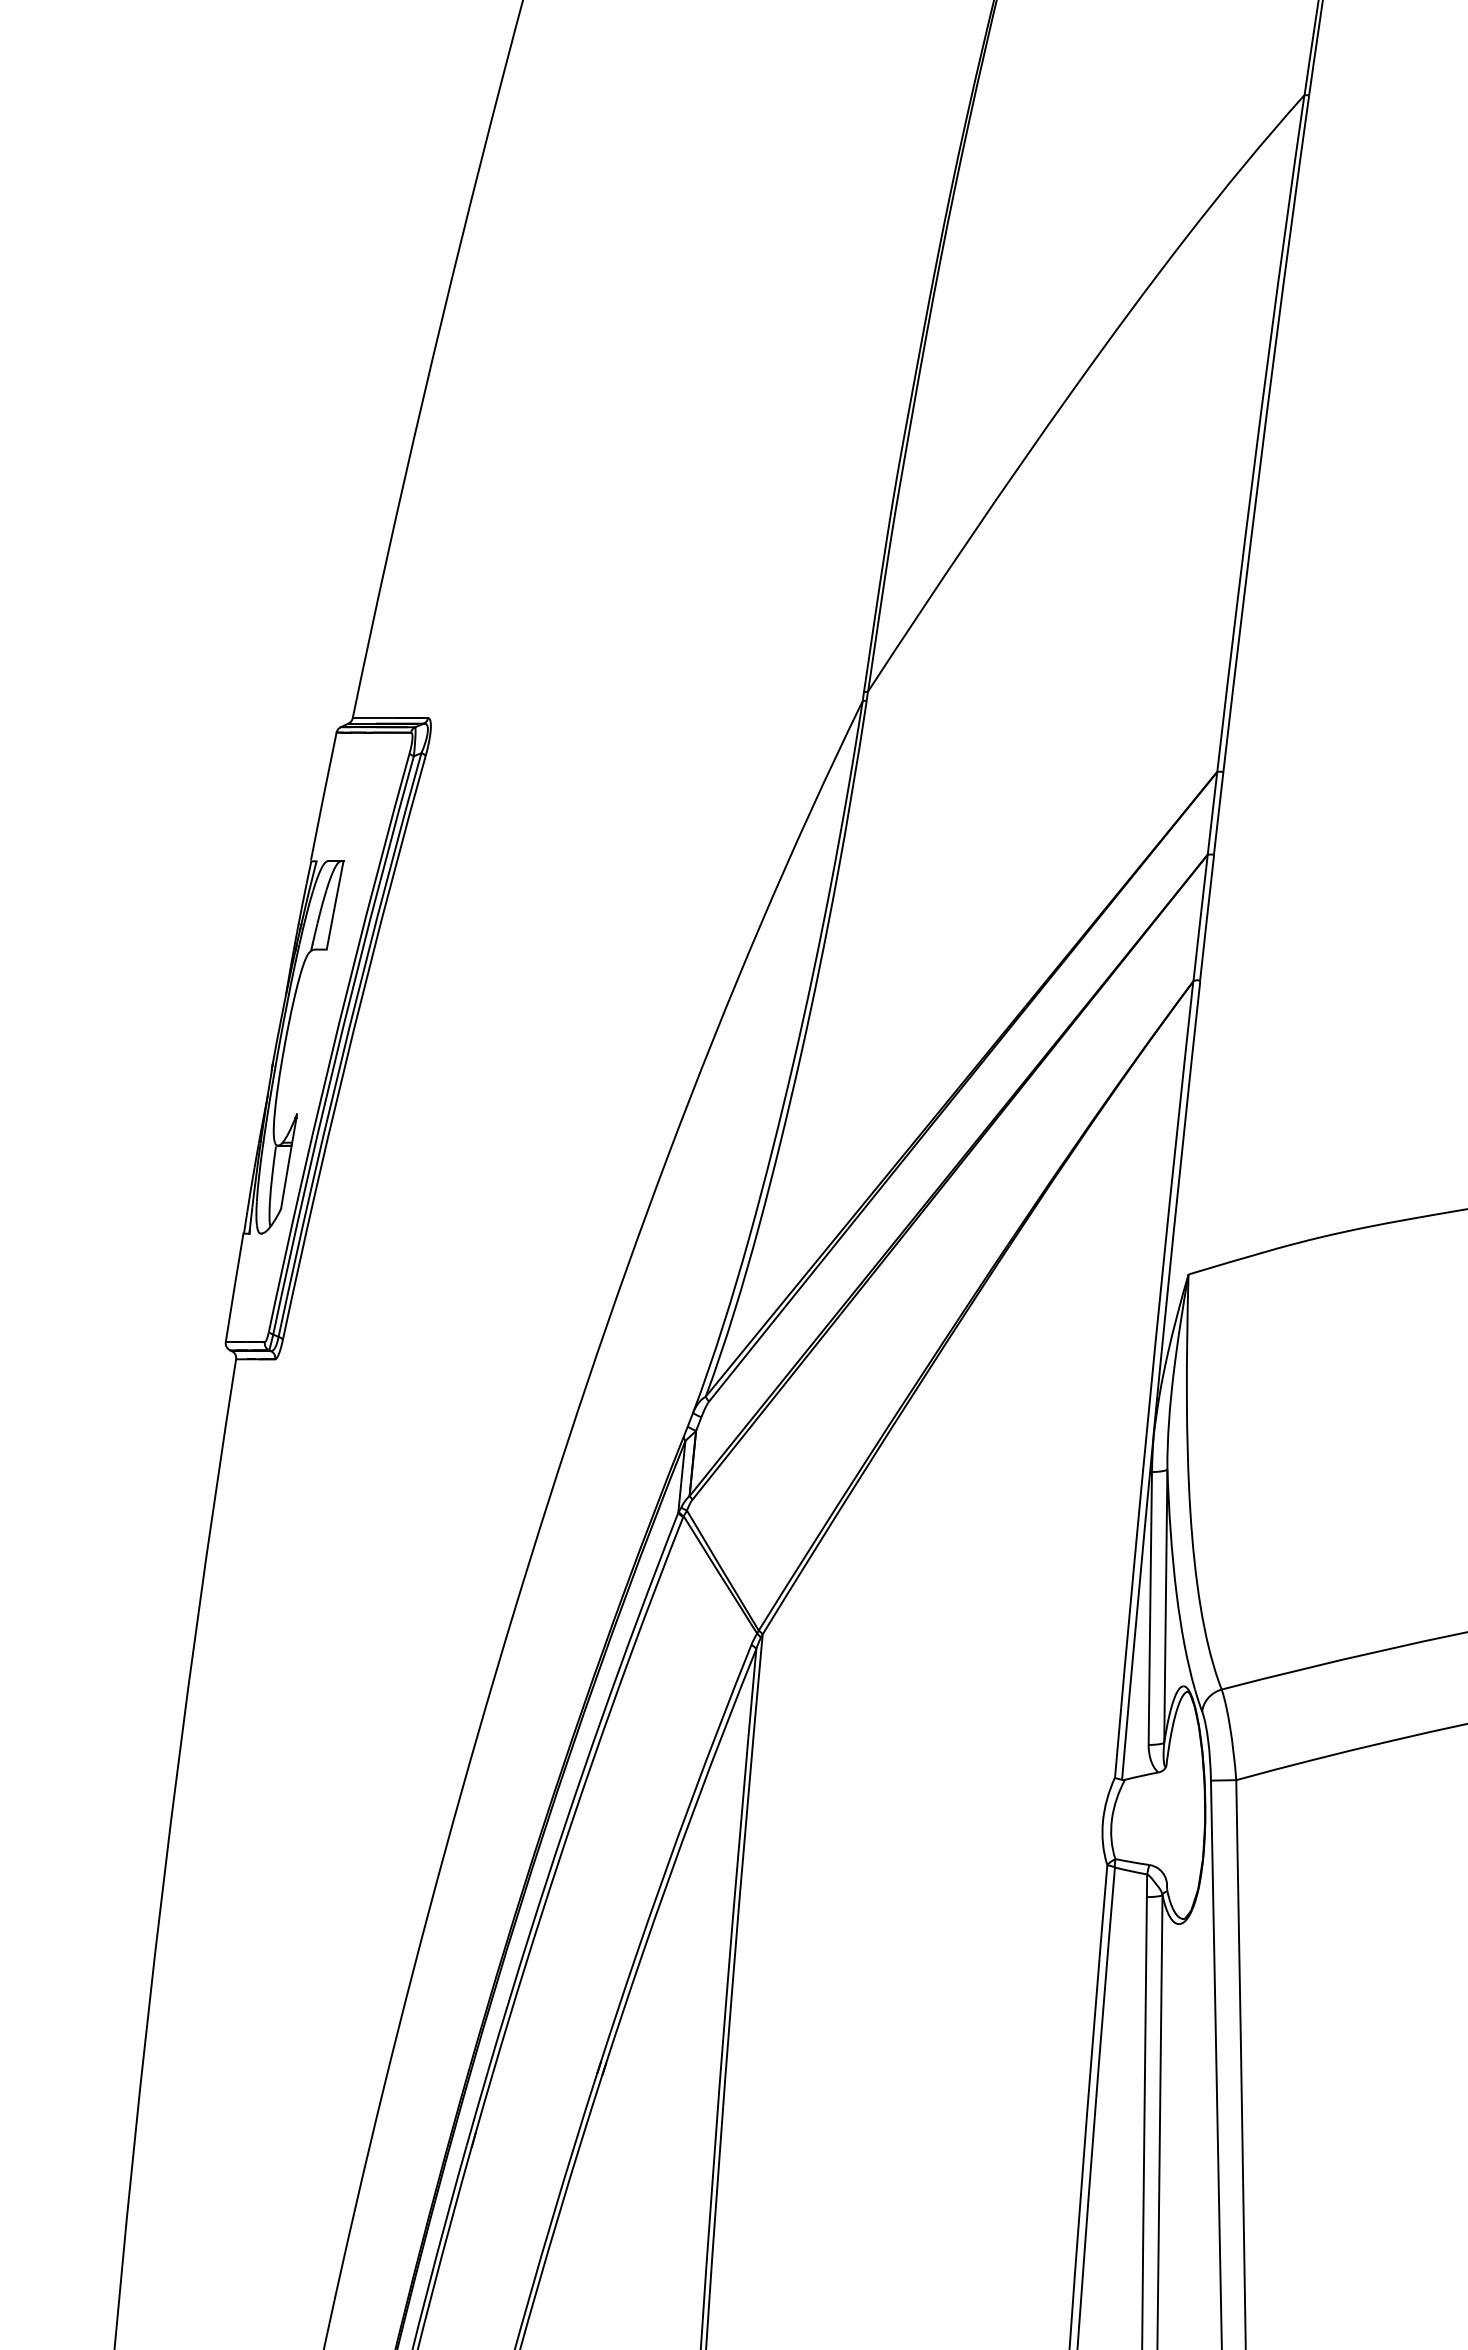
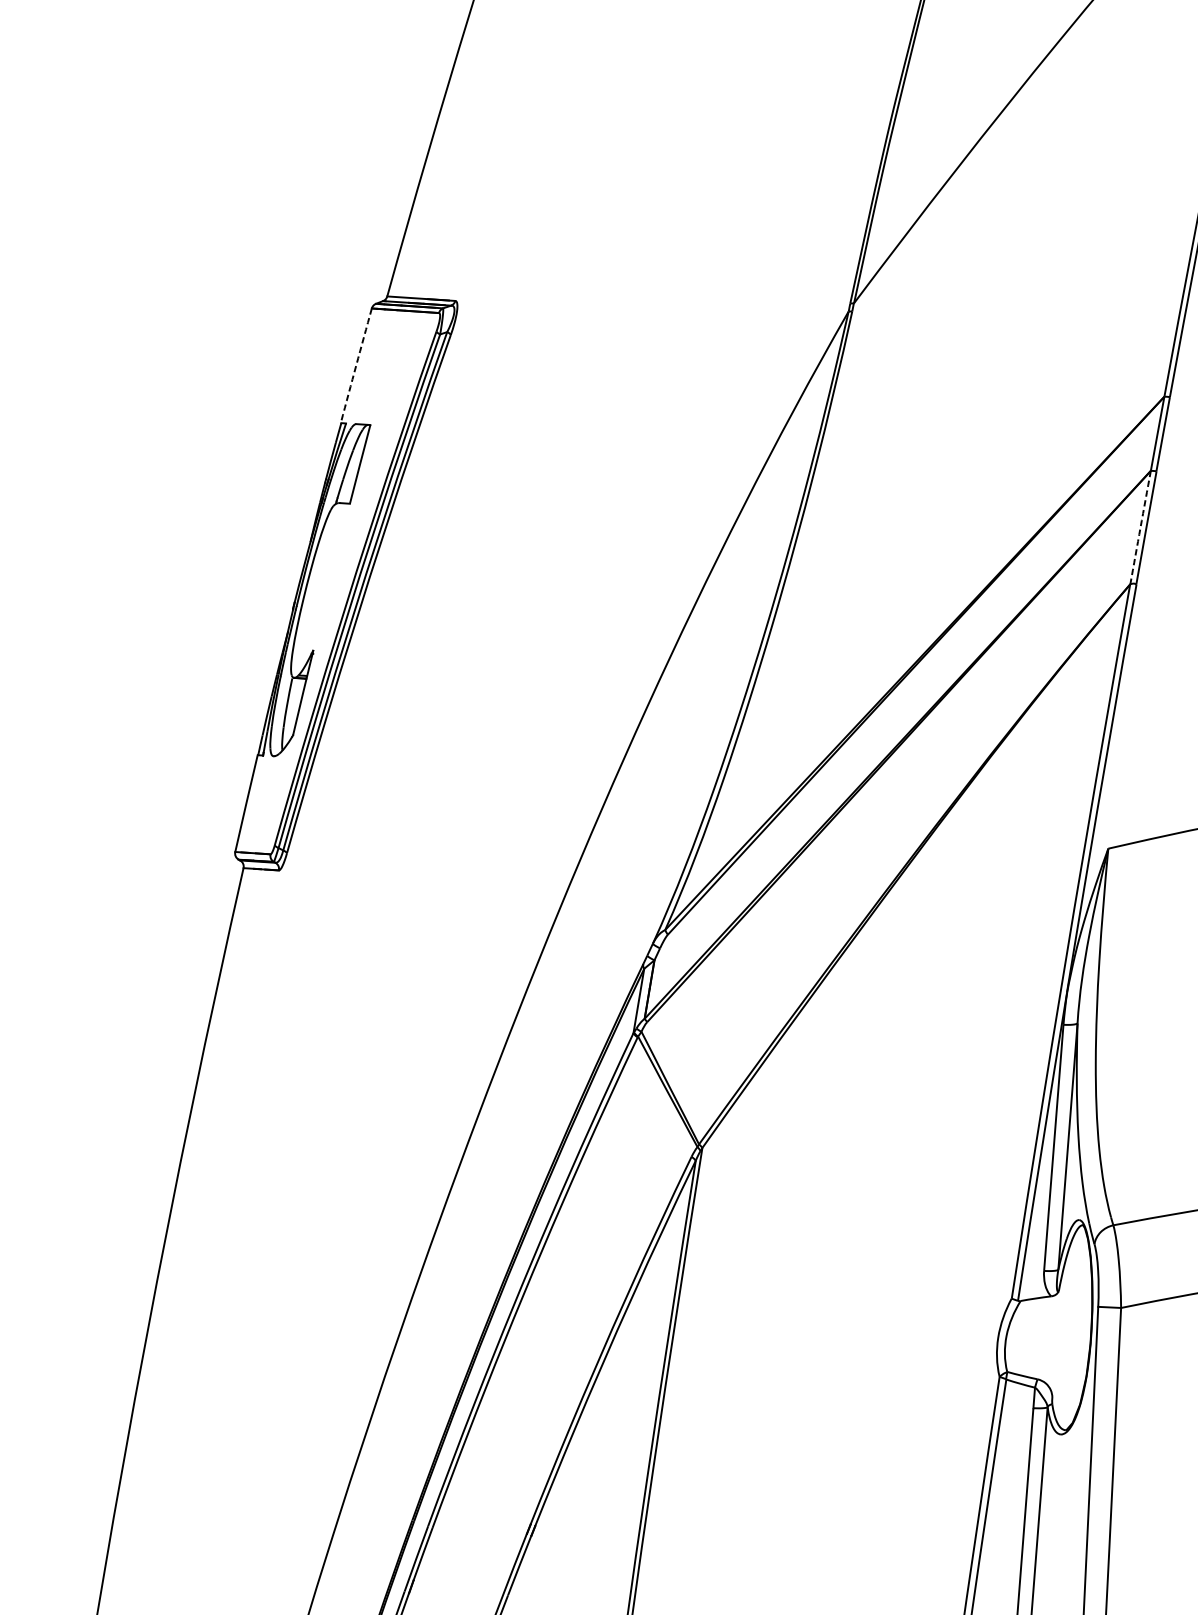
arc: (323, 796) -> (356, 365), solid -> dashed
arc: (1200, 917) -> (1140, 527), solid -> dashed

